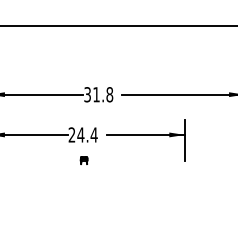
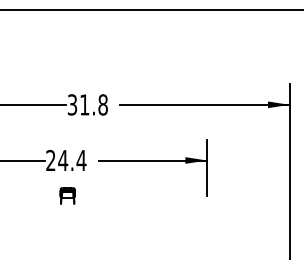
part: (83, 160) -> (66, 195), size x1.6

